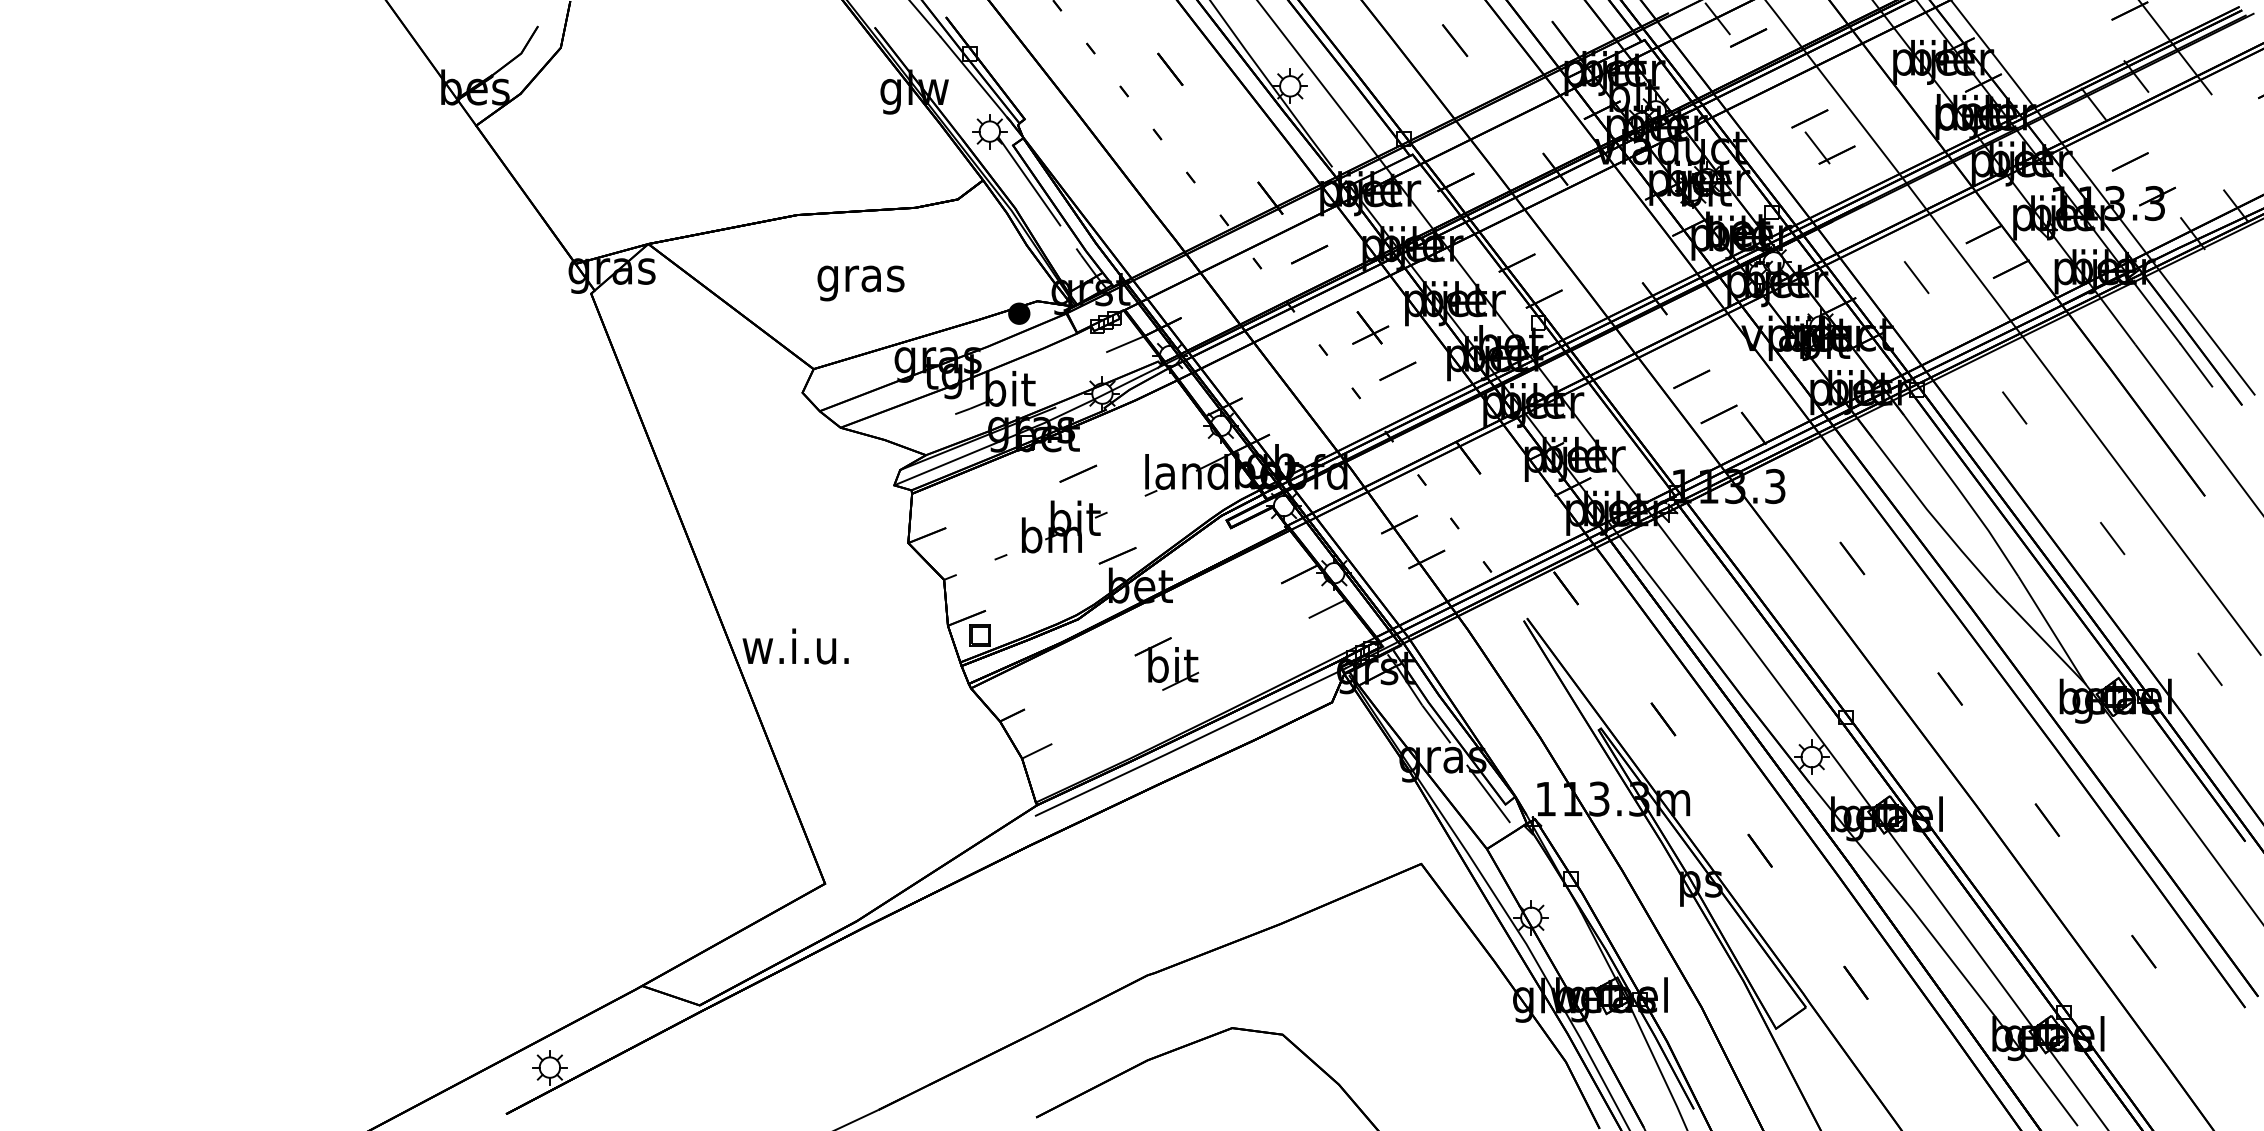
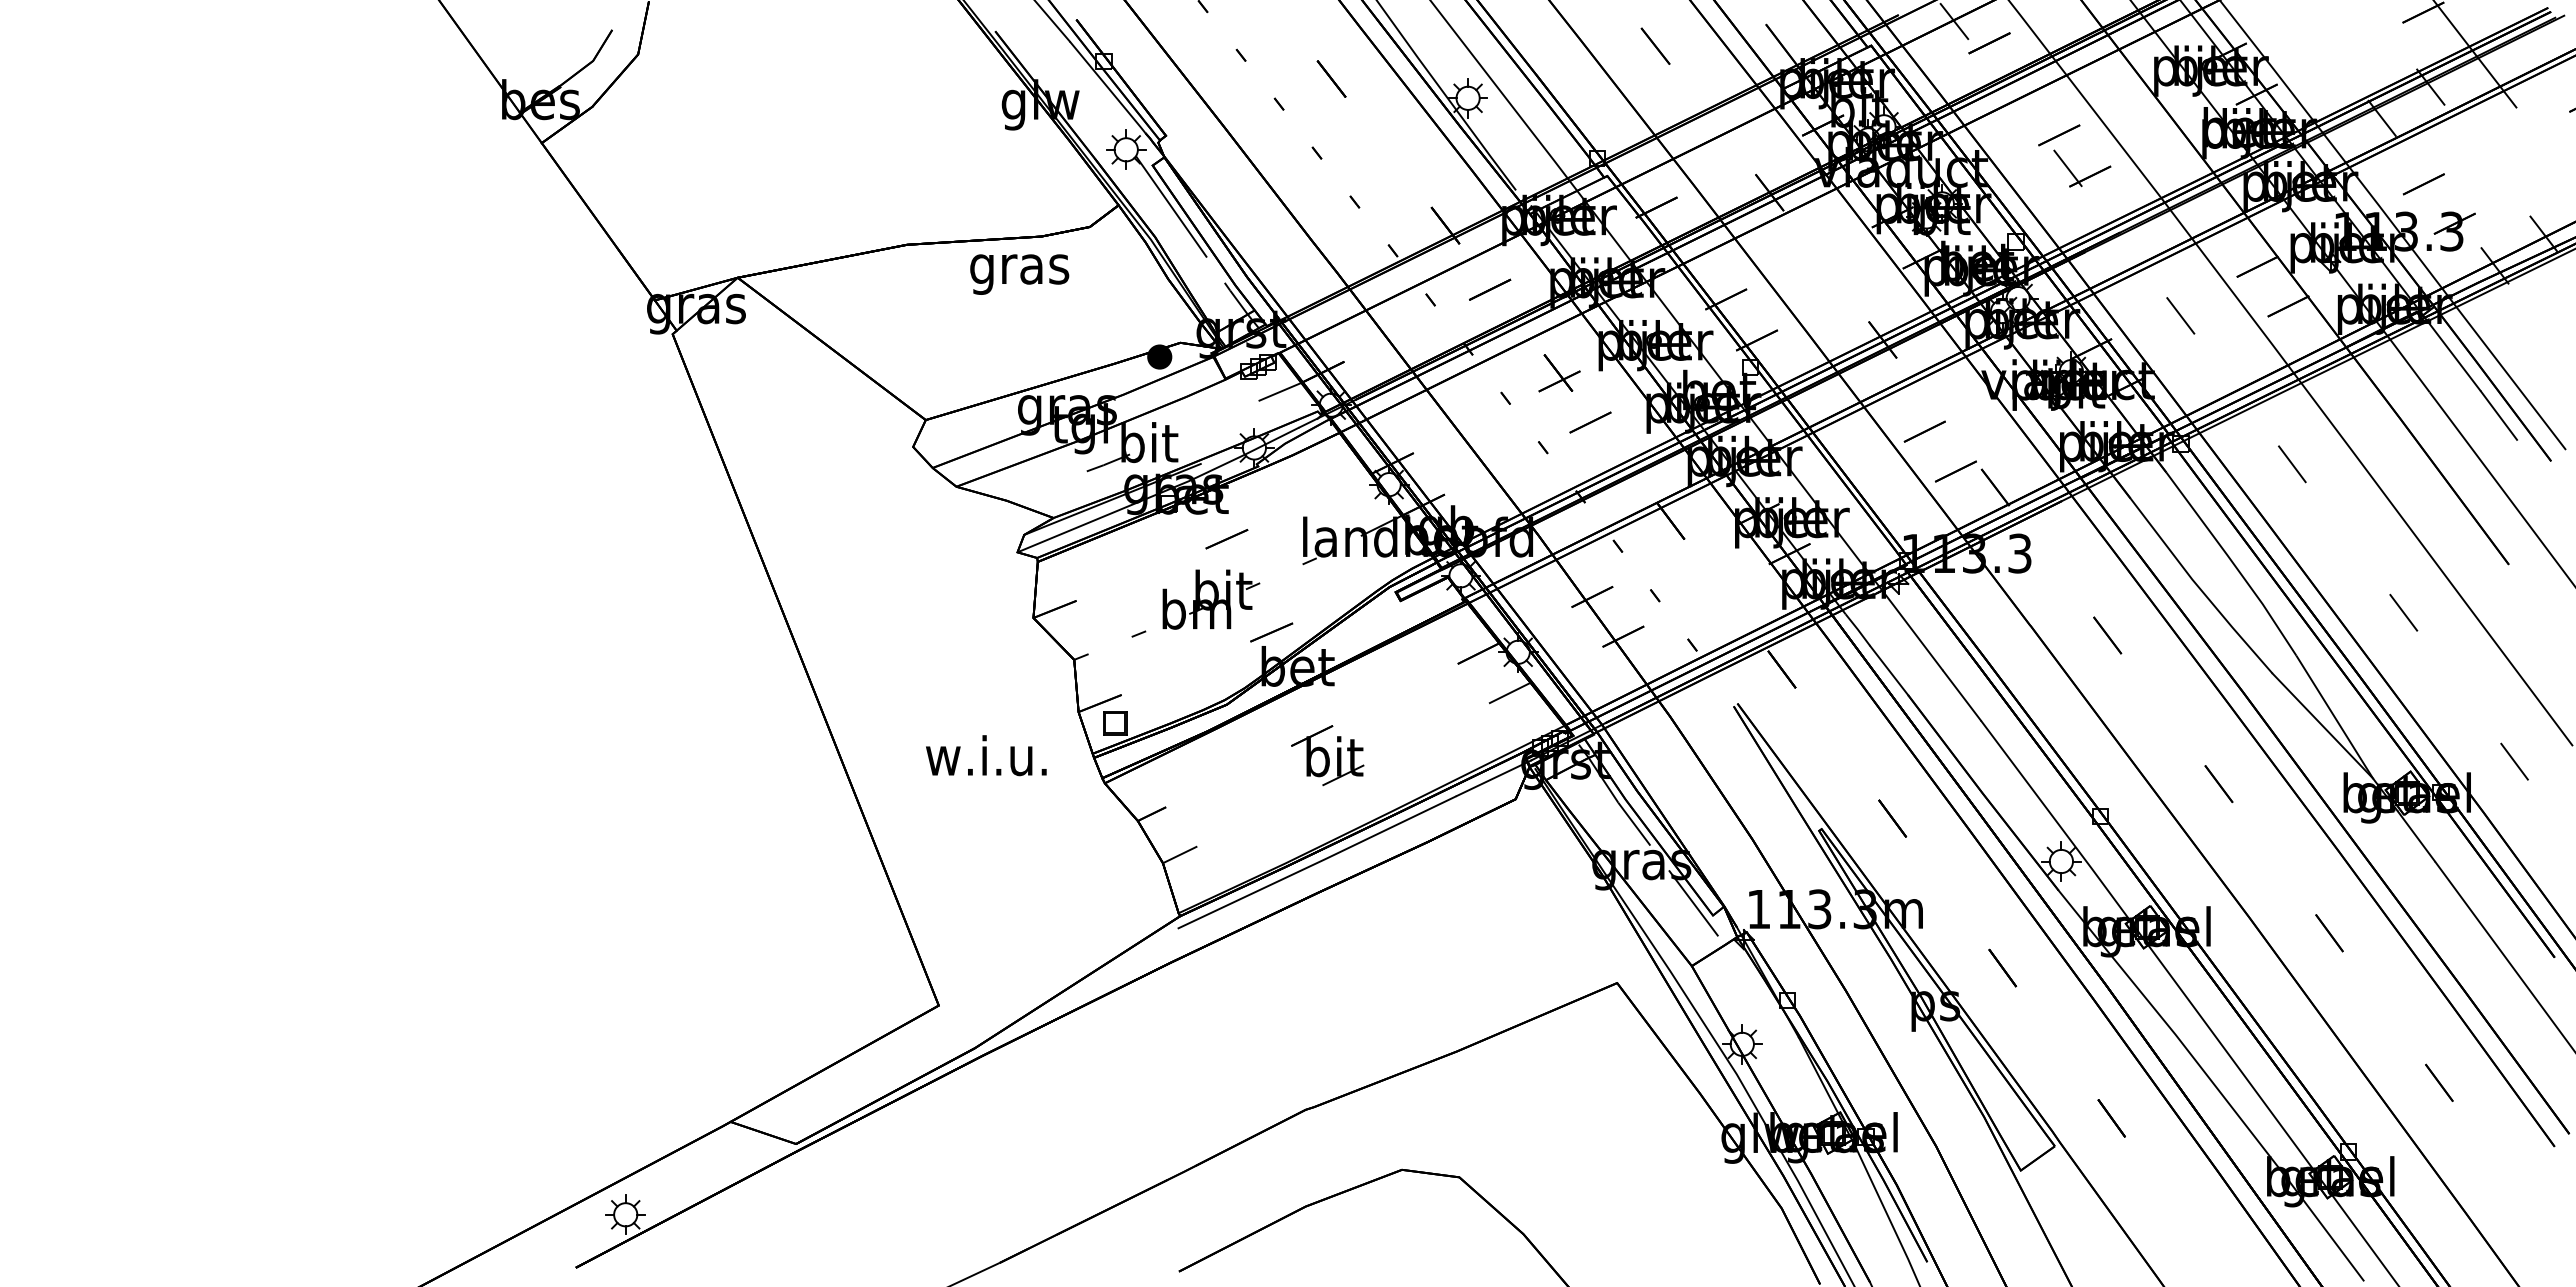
text: (860, 283) -> (1019, 274), moved
text: (795, 646) -> (986, 755), moved

